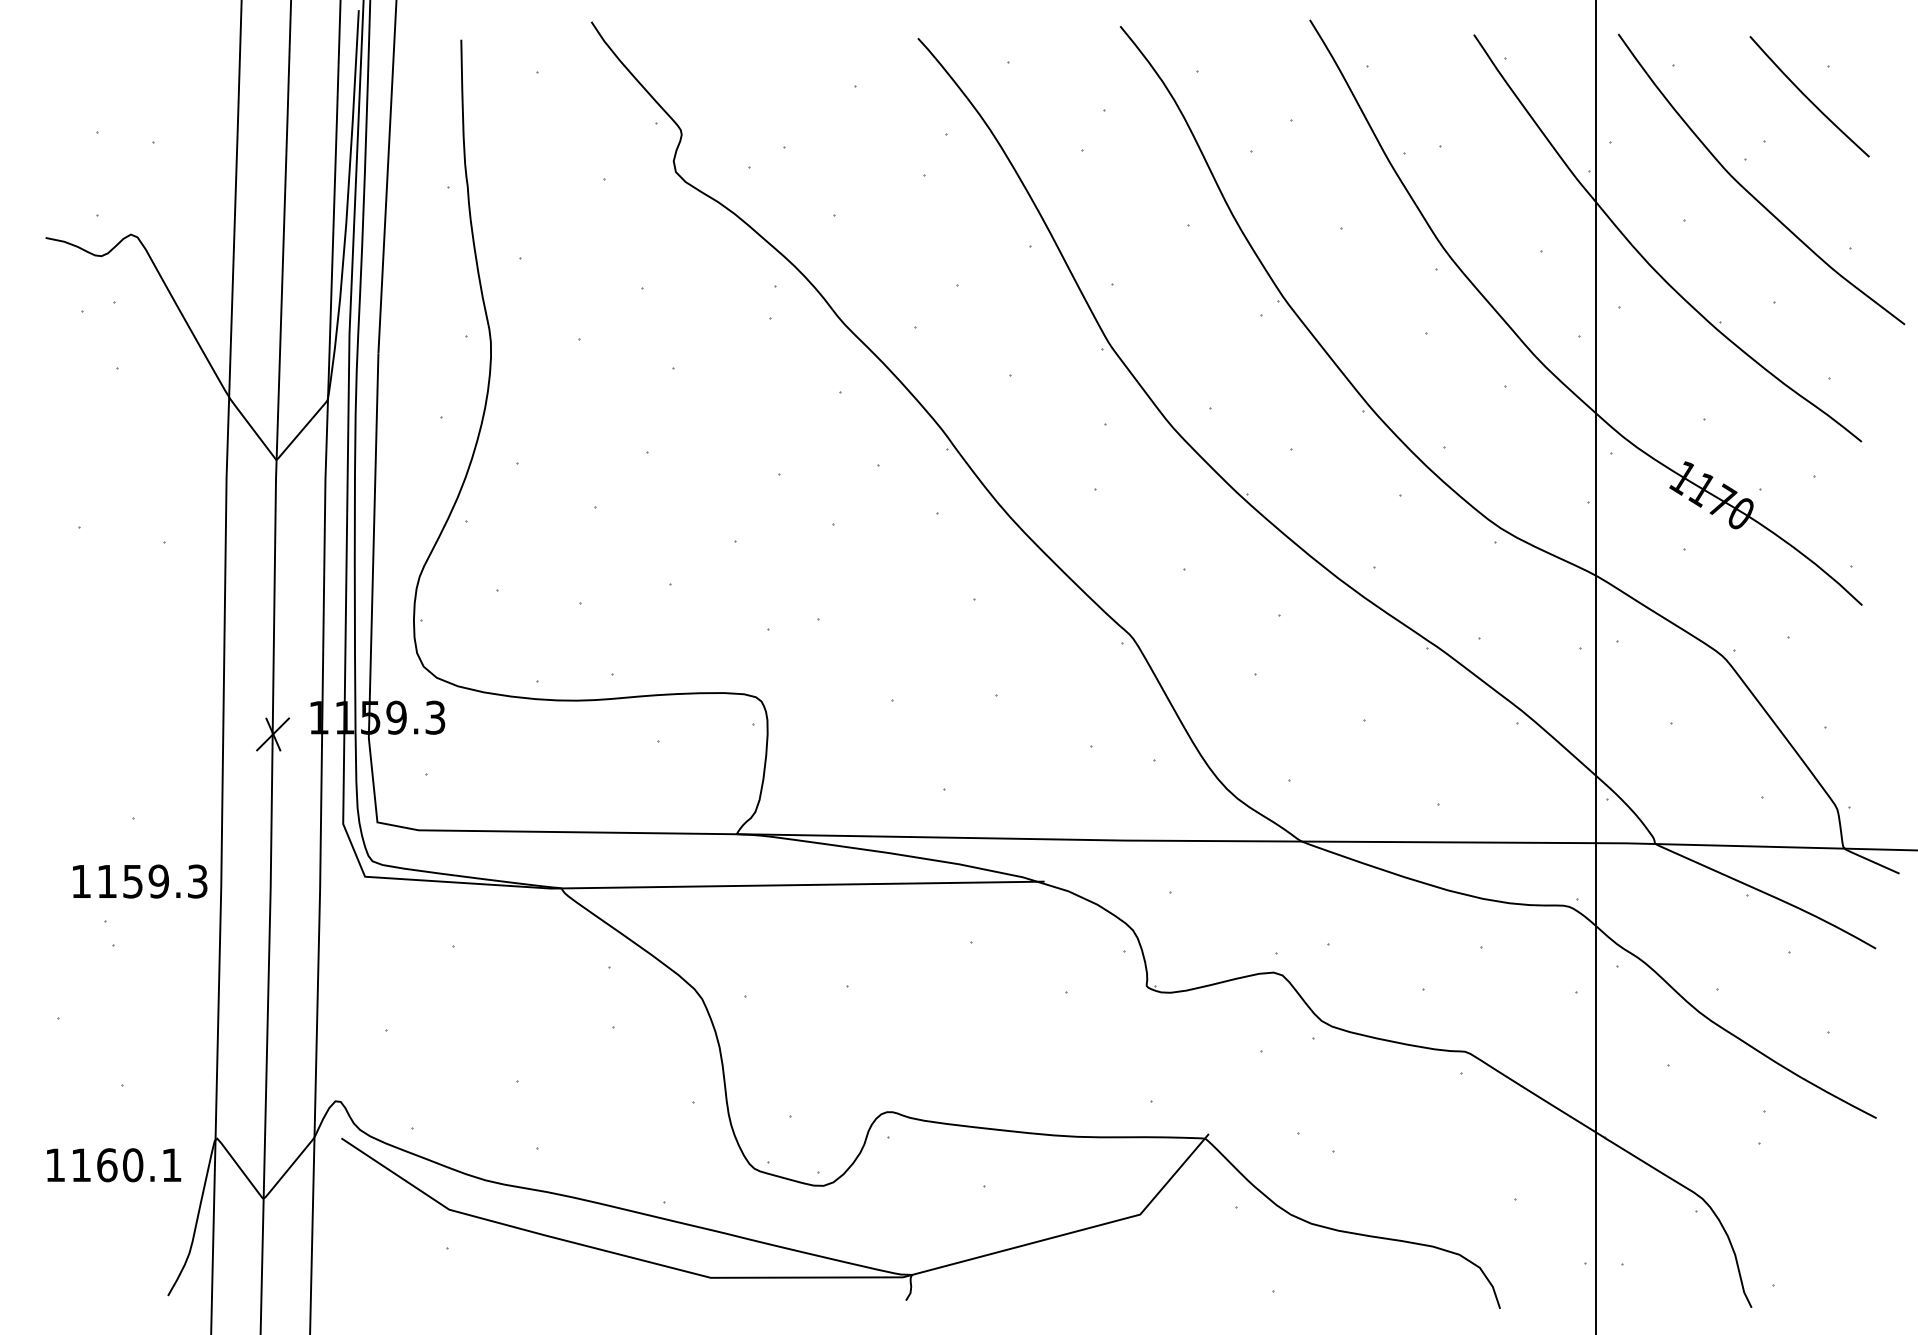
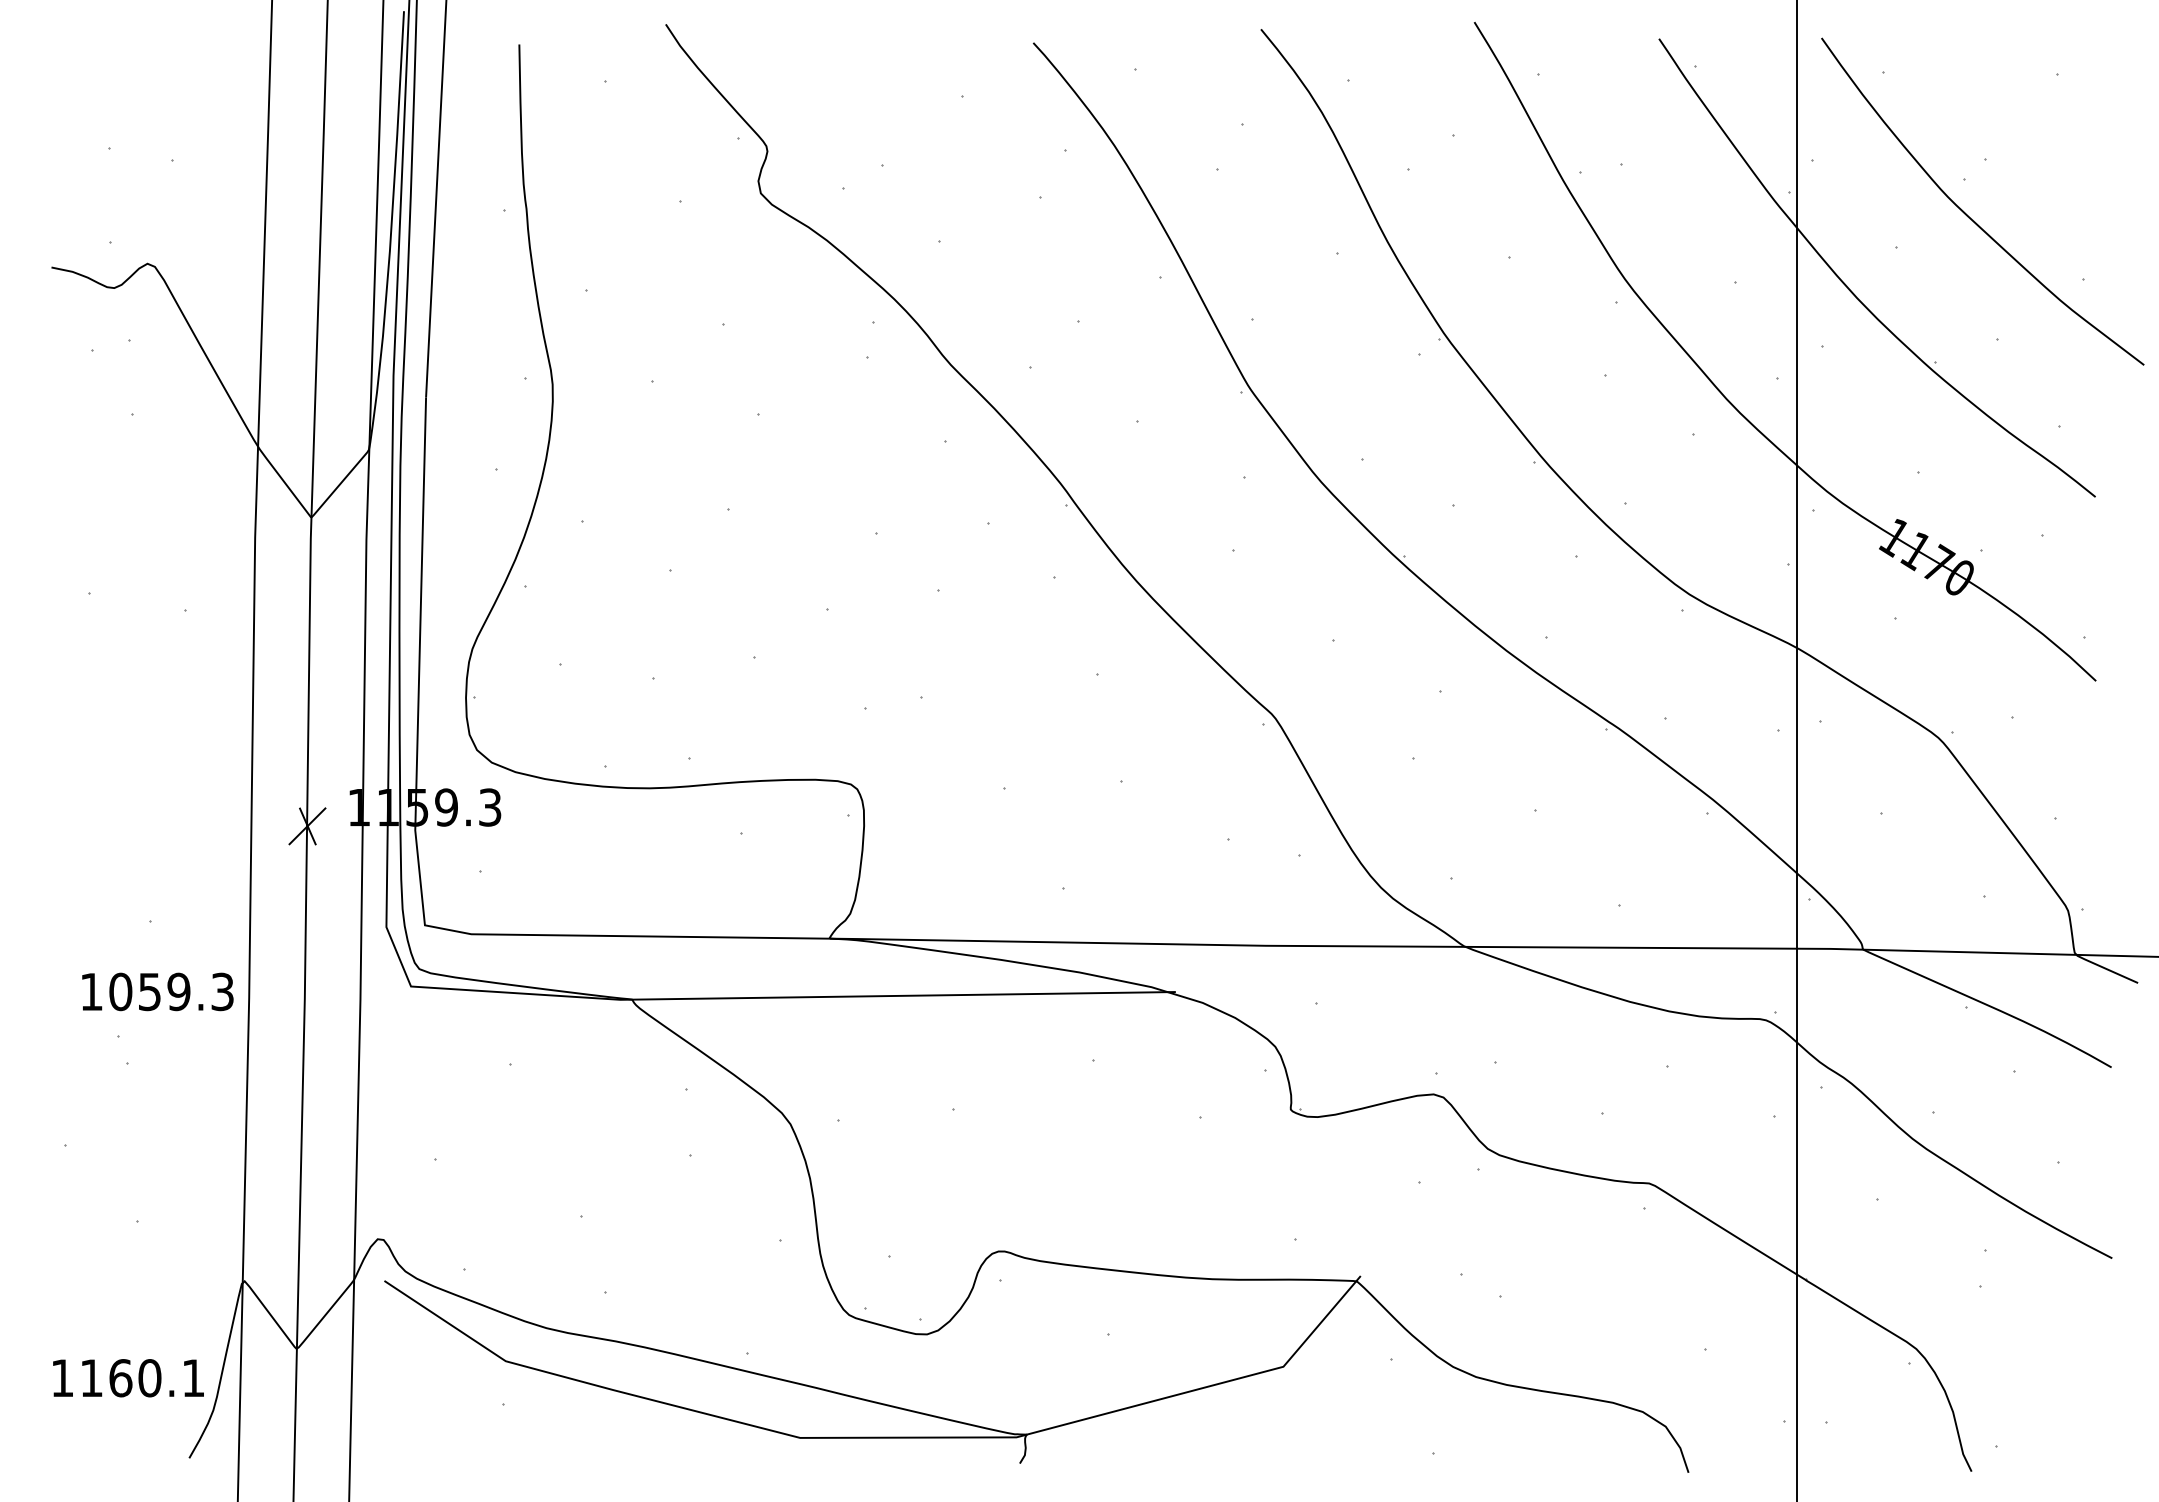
curve: (1808, 97) -> (2035, 109), removed
text: (106, 881) -> (120, 991), 1159.3 -> 1059.3
part: (114, 1165) -> (128, 1378), moved

